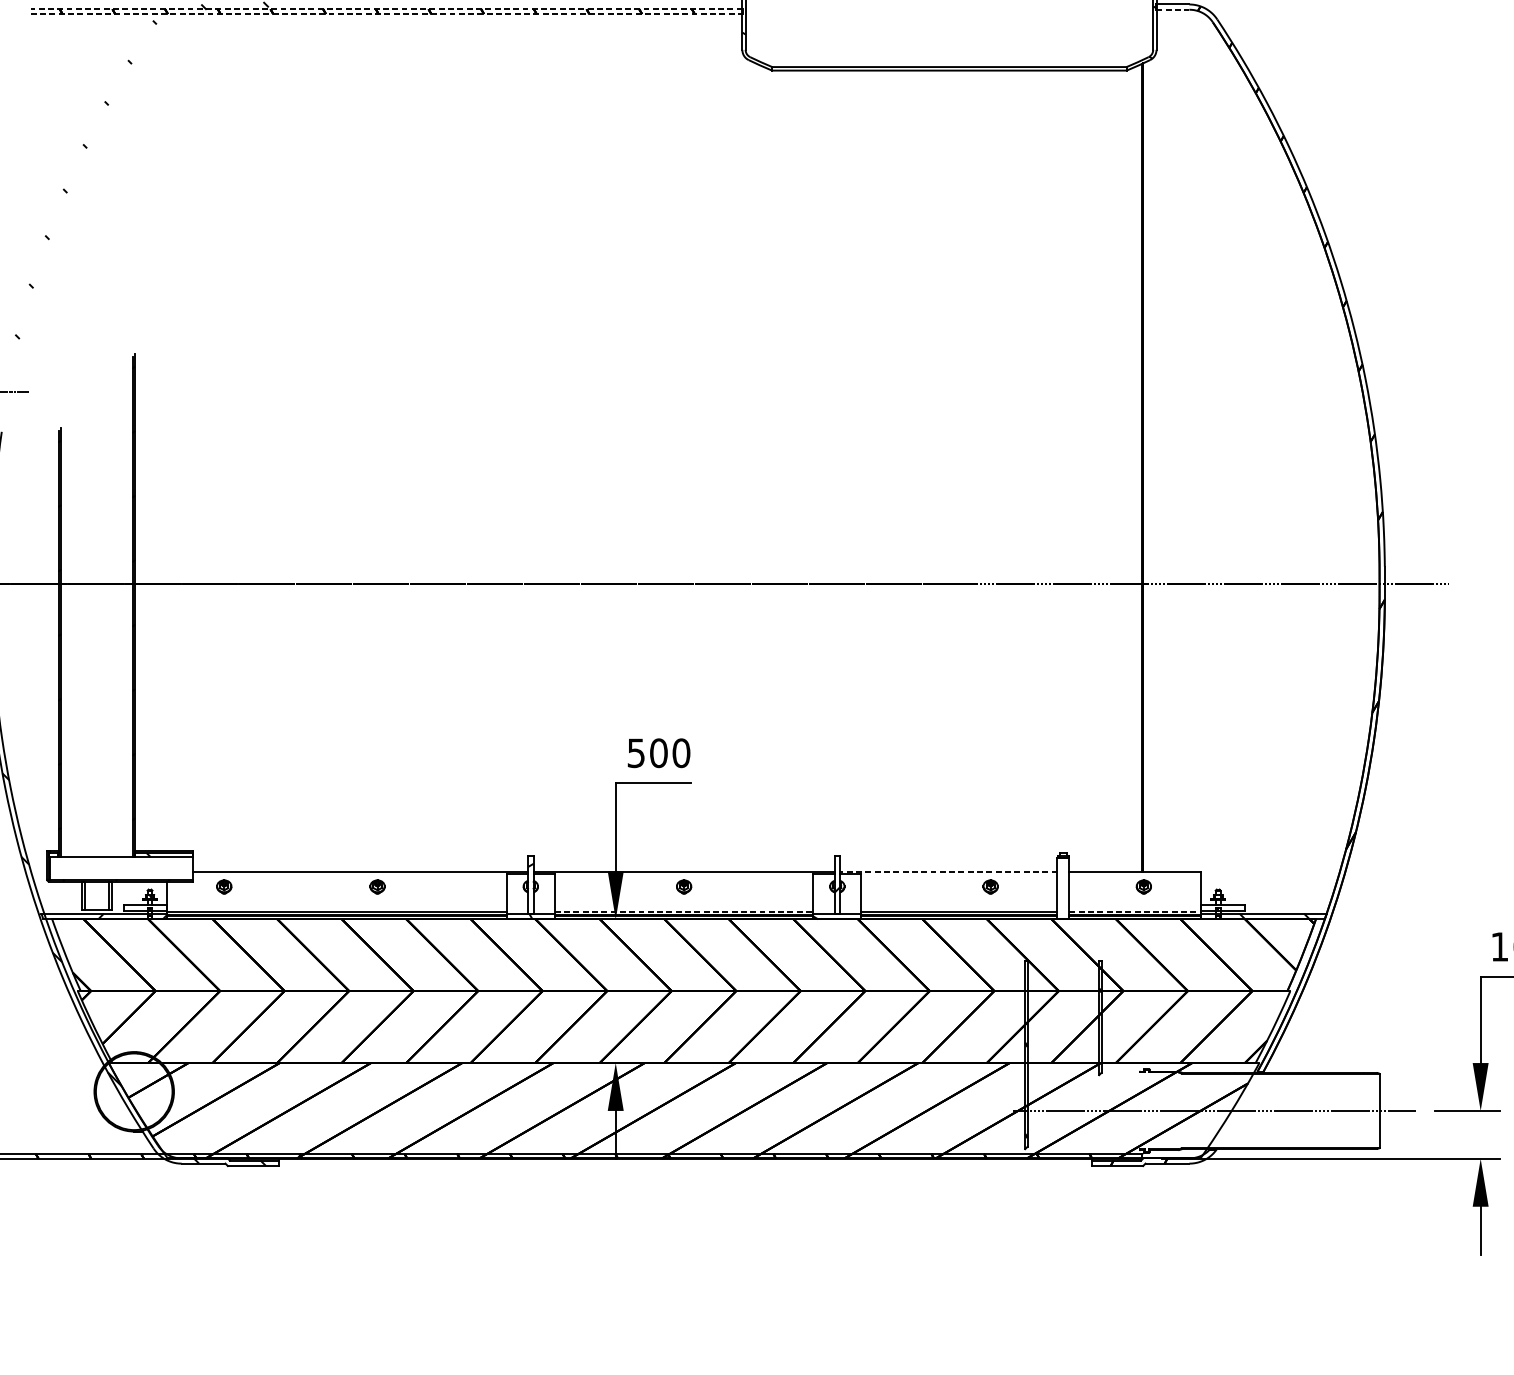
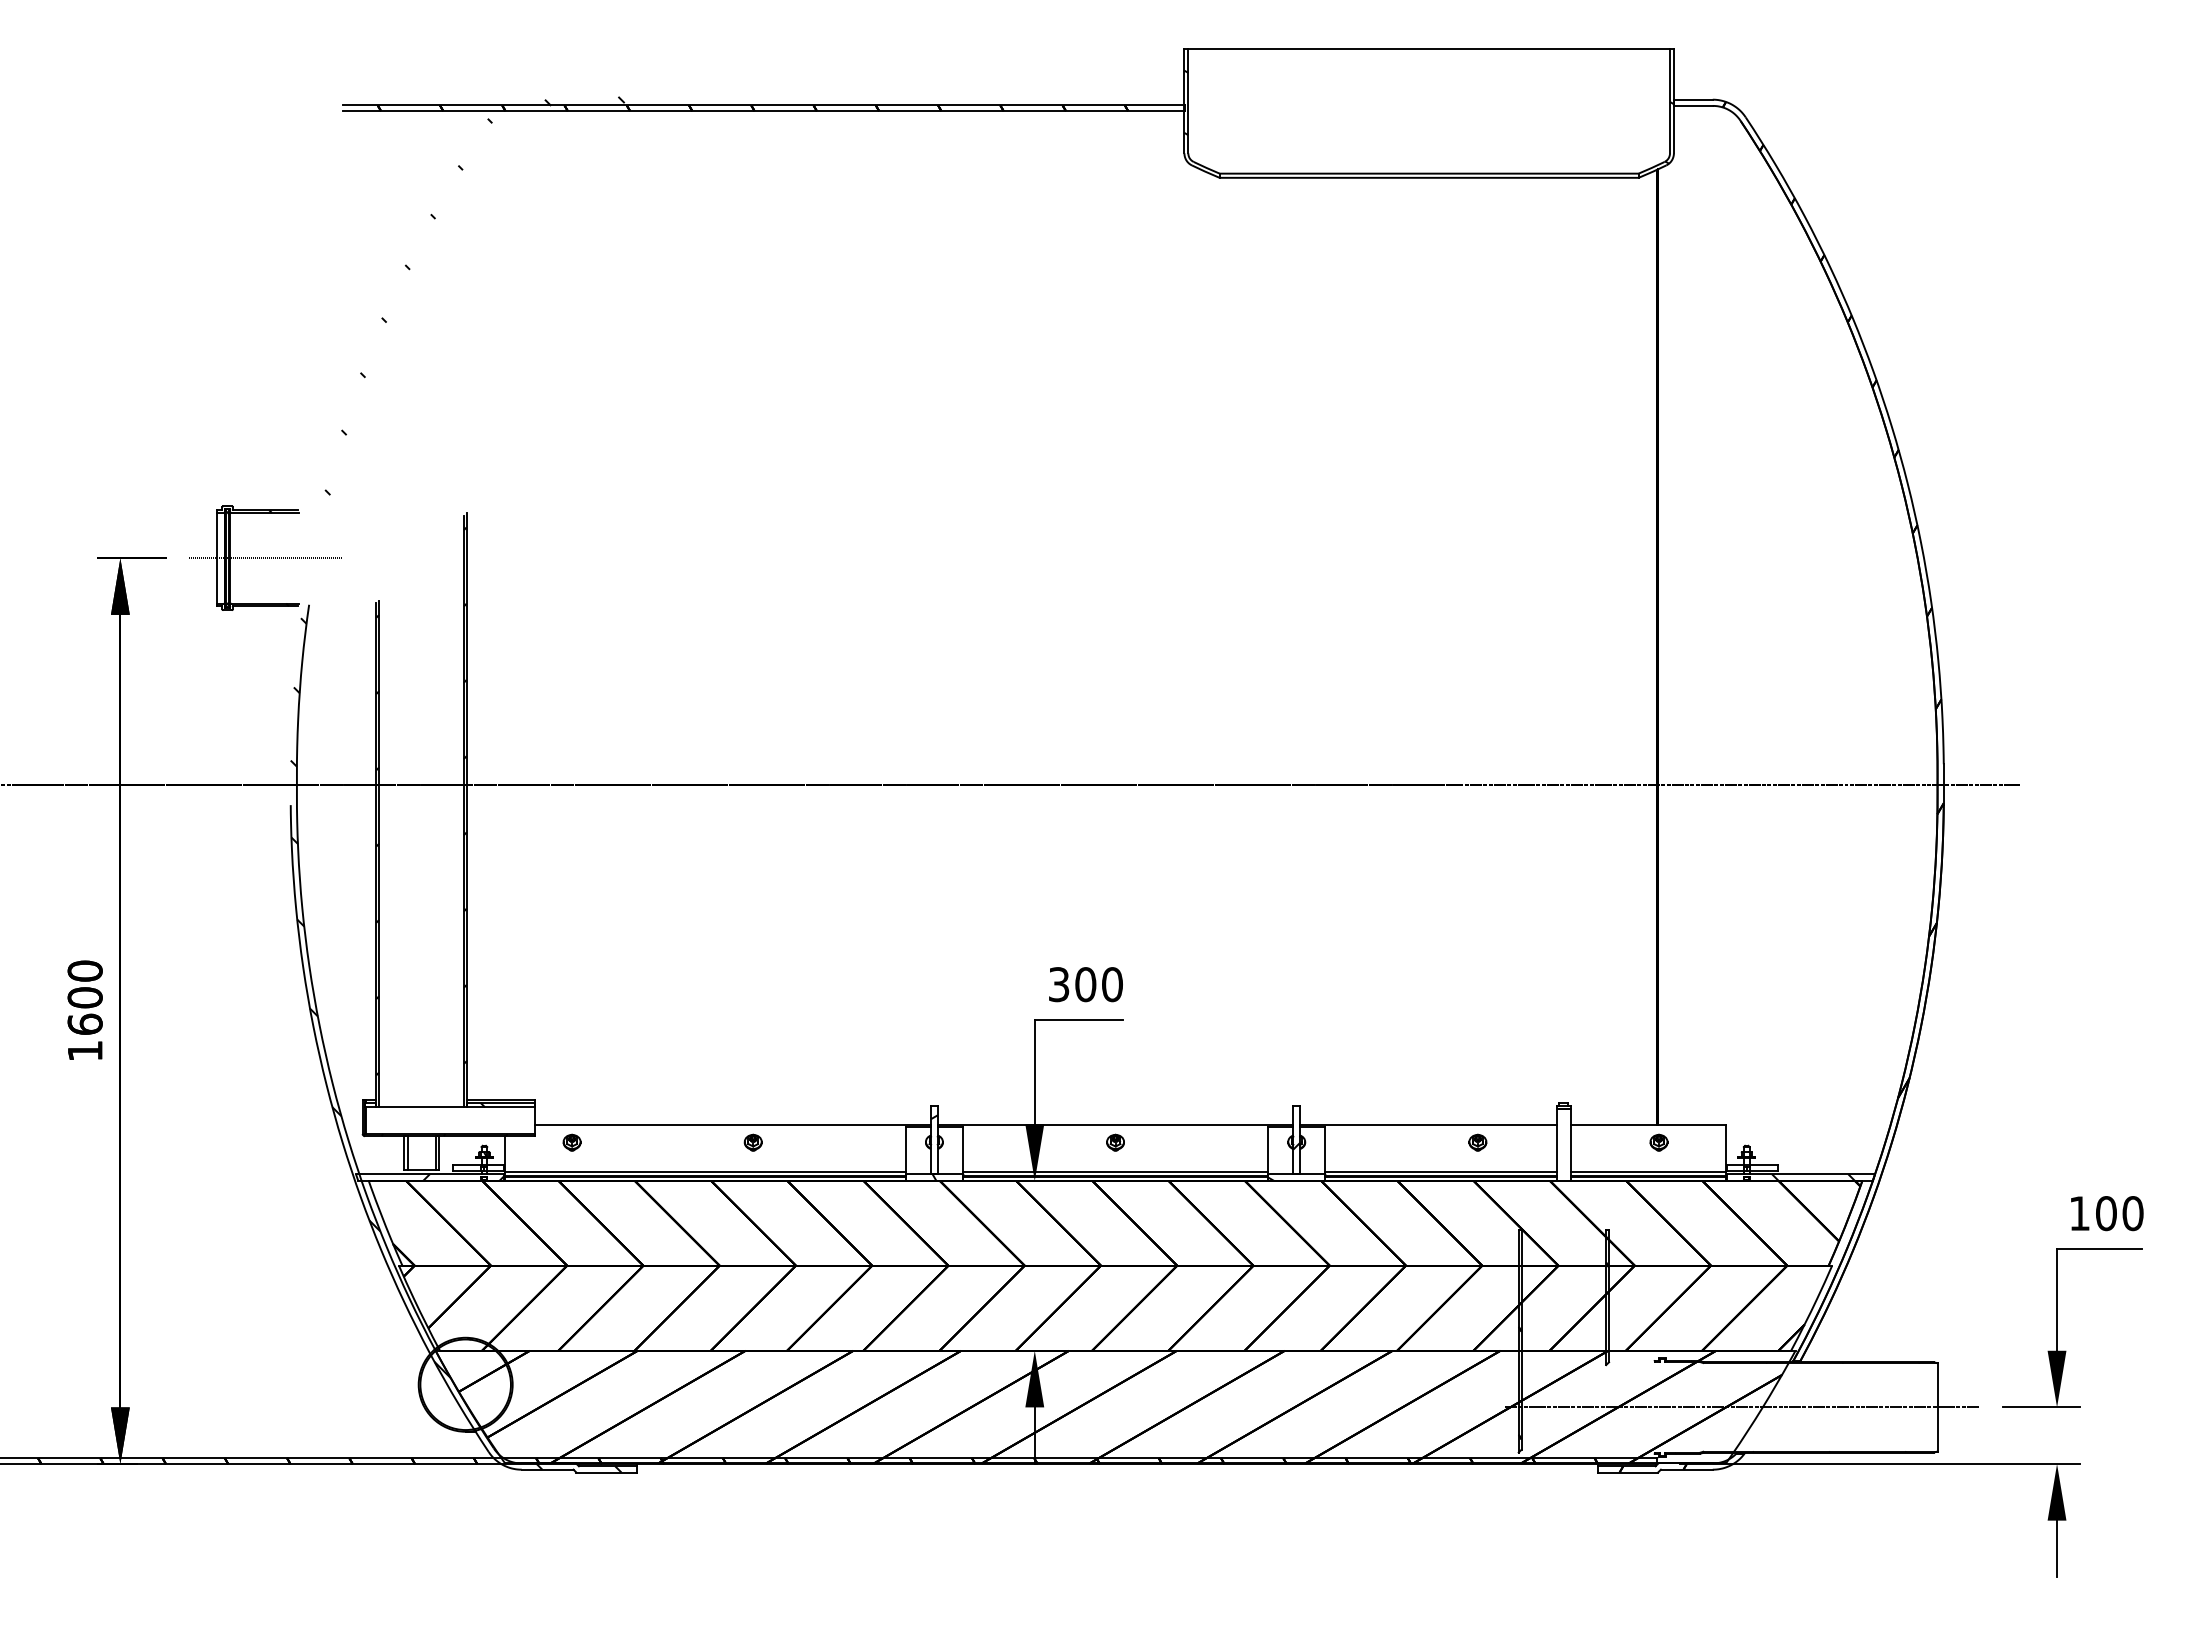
line: (387, 9) -> (764, 105), dashed -> solid
line: (1173, 9) -> (1693, 105), dashed -> solid
line: (387, 14) -> (764, 111), dashed -> solid
text: (636, 753) -> (1059, 984), 500 -> 300
line: (948, 871) -> (1427, 1124), dashed -> solid
line: (684, 911) -> (1115, 1171), dashed -> solid
line: (1135, 911) -> (1648, 1171), dashed -> solid

